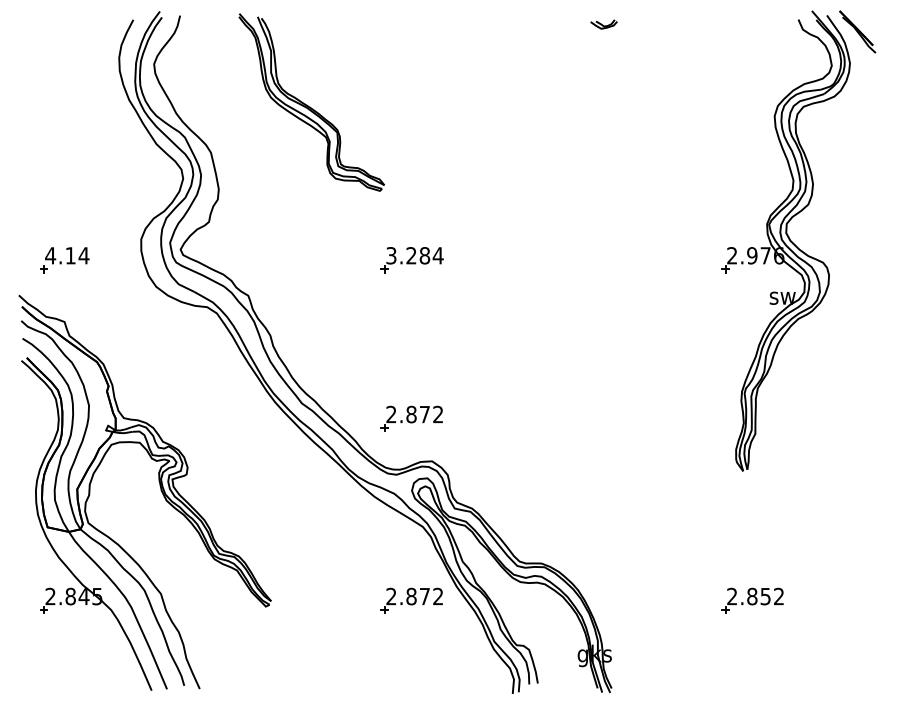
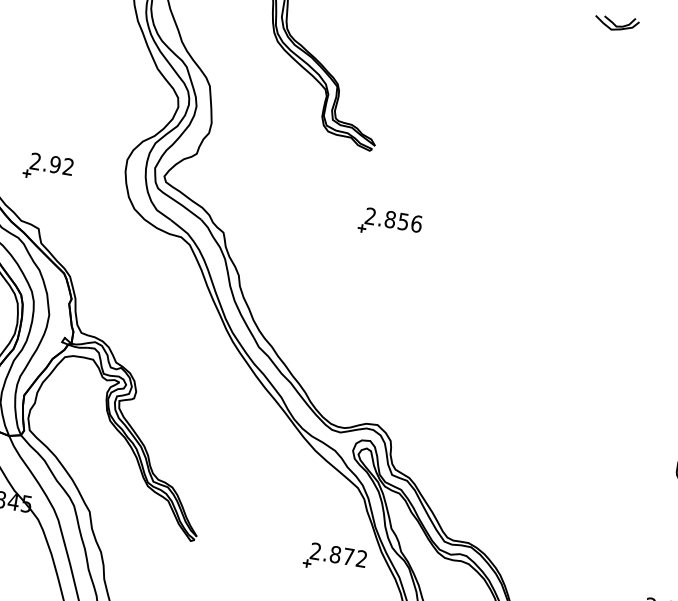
part: (603, 24) -> (616, 23), size x1.67
text: (67, 255) -> (52, 163), 4.14 -> 2.92
text: (414, 255) -> (393, 219), 3.284 -> 2.856
part: (411, 418) -> (364, 379), removed

